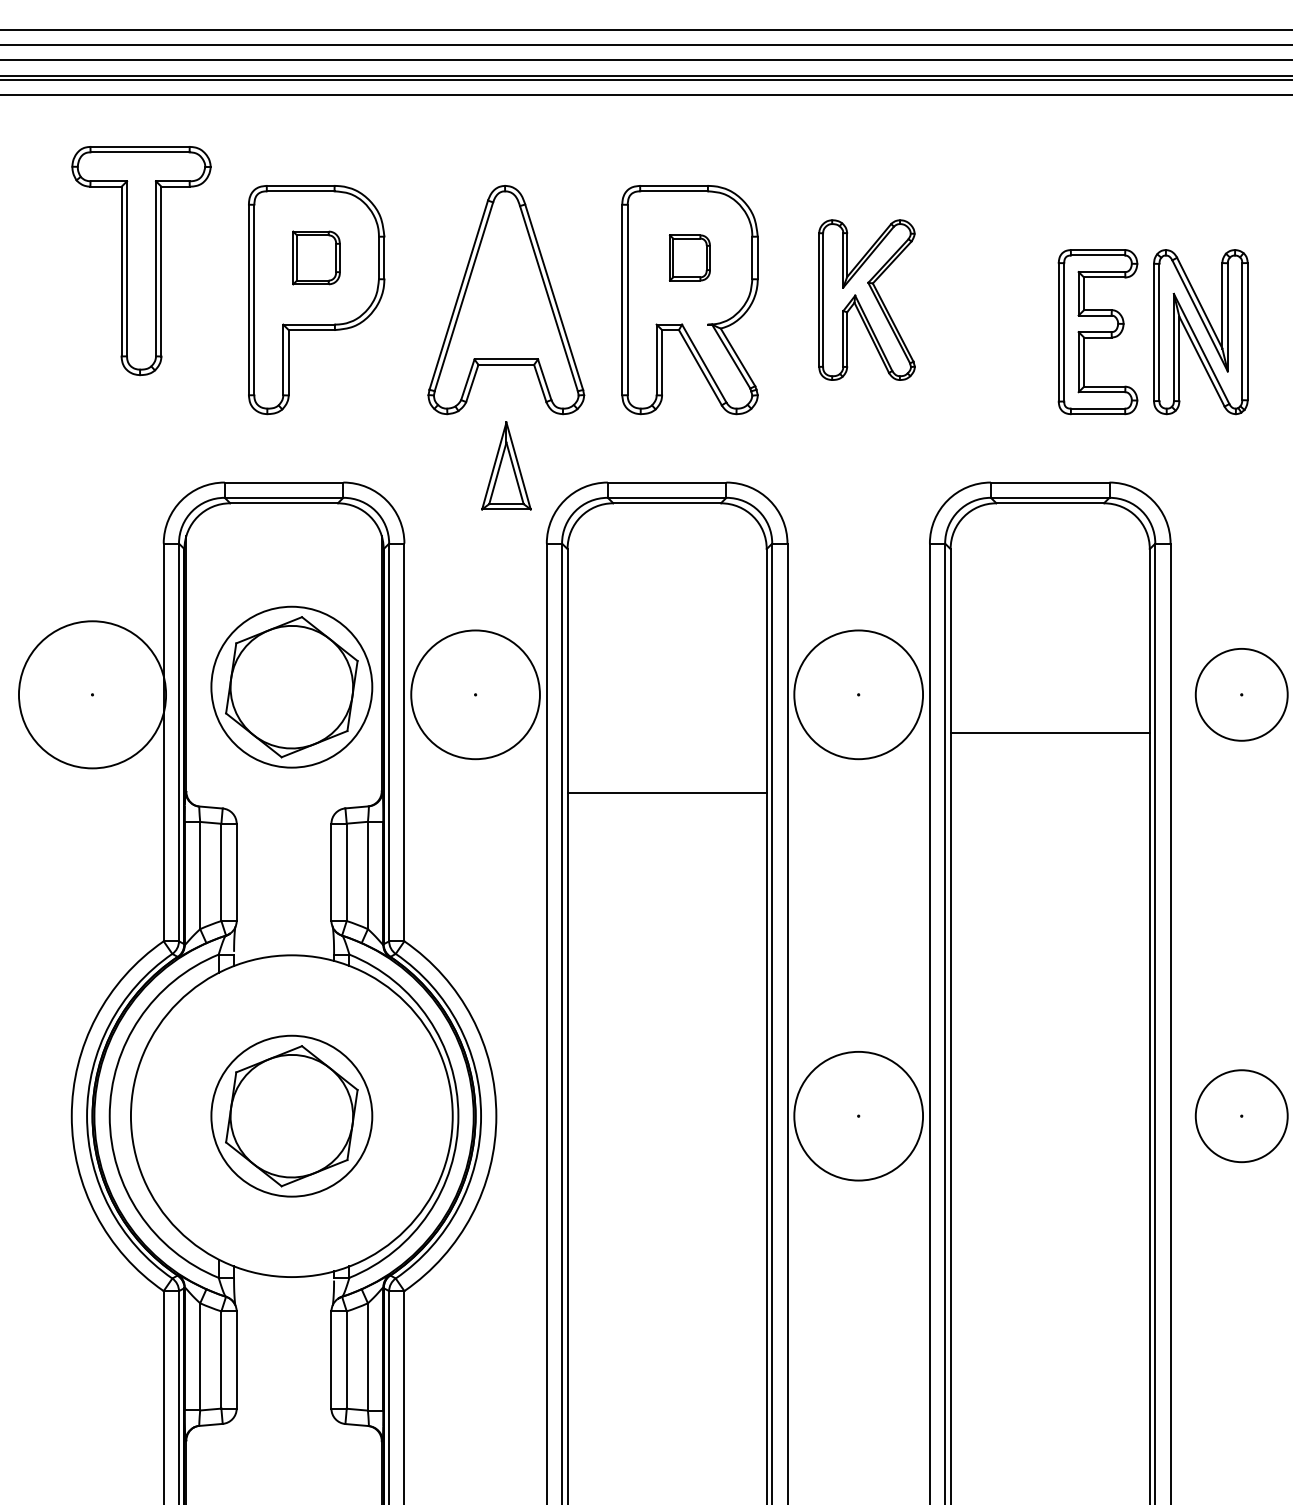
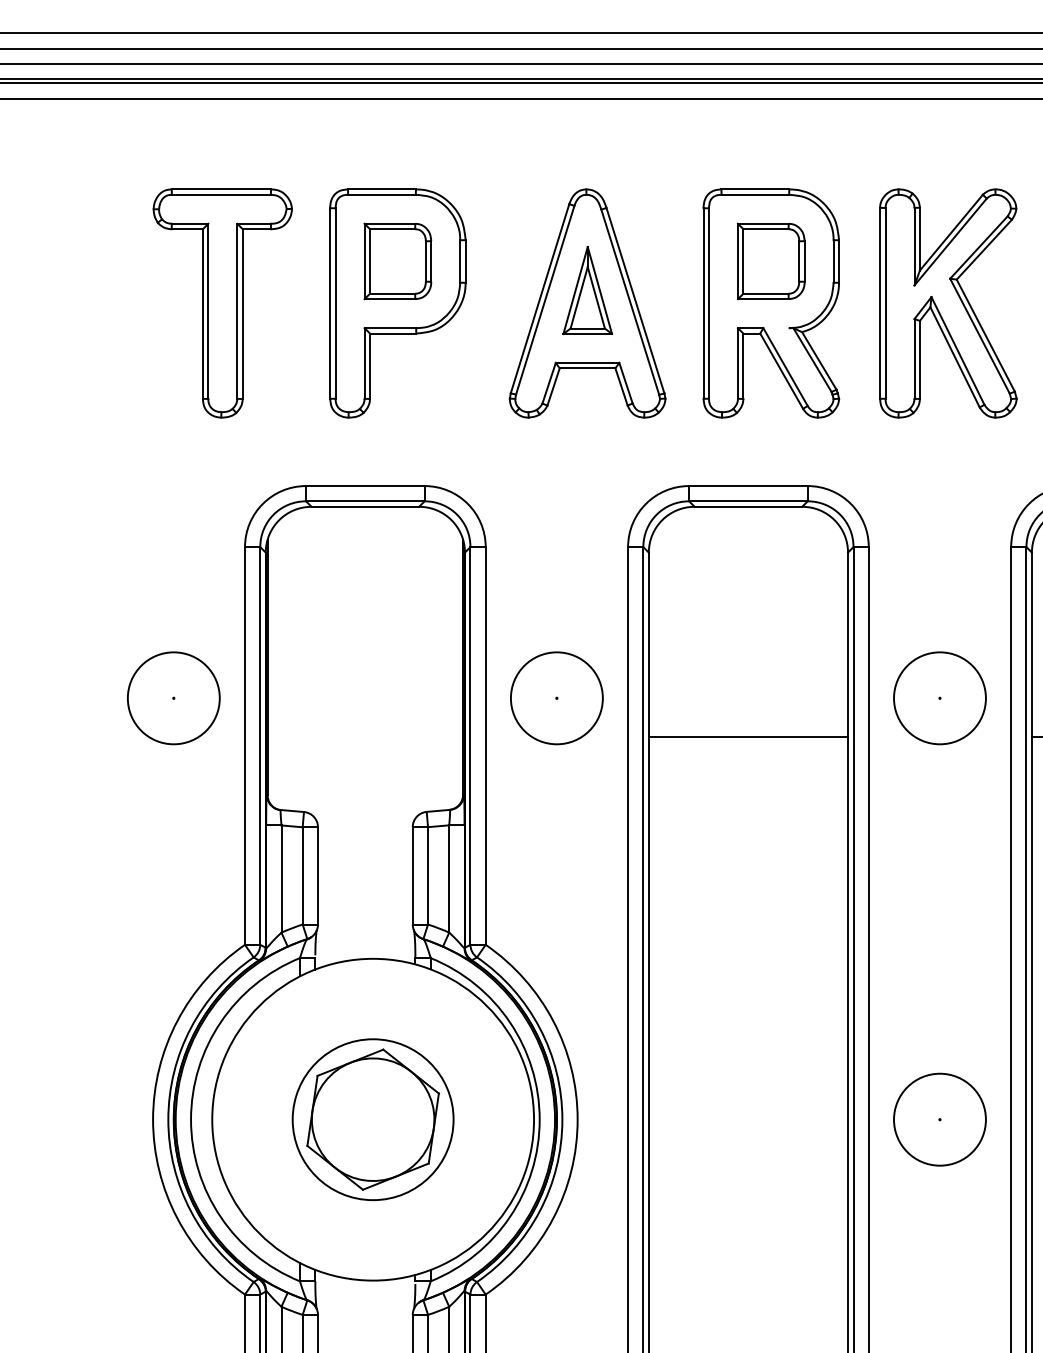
part: (316, 257) -> (397, 261), size x1.43
part: (689, 257) -> (770, 261), size x1.67
part: (141, 261) -> (222, 304), moved
part: (866, 300) -> (947, 304), size x1.43
part: (506, 465) -> (587, 290), moved
part: (291, 686) -> (372, 690), removed
circle: (92, 694) -> (173, 698), size x0.62
circle: (475, 694) -> (556, 698), size x0.71
circle: (858, 694) -> (939, 698), size x0.71
line: (666, 793) -> (747, 737), moved
circle: (858, 1116) -> (939, 1120), size x0.71

